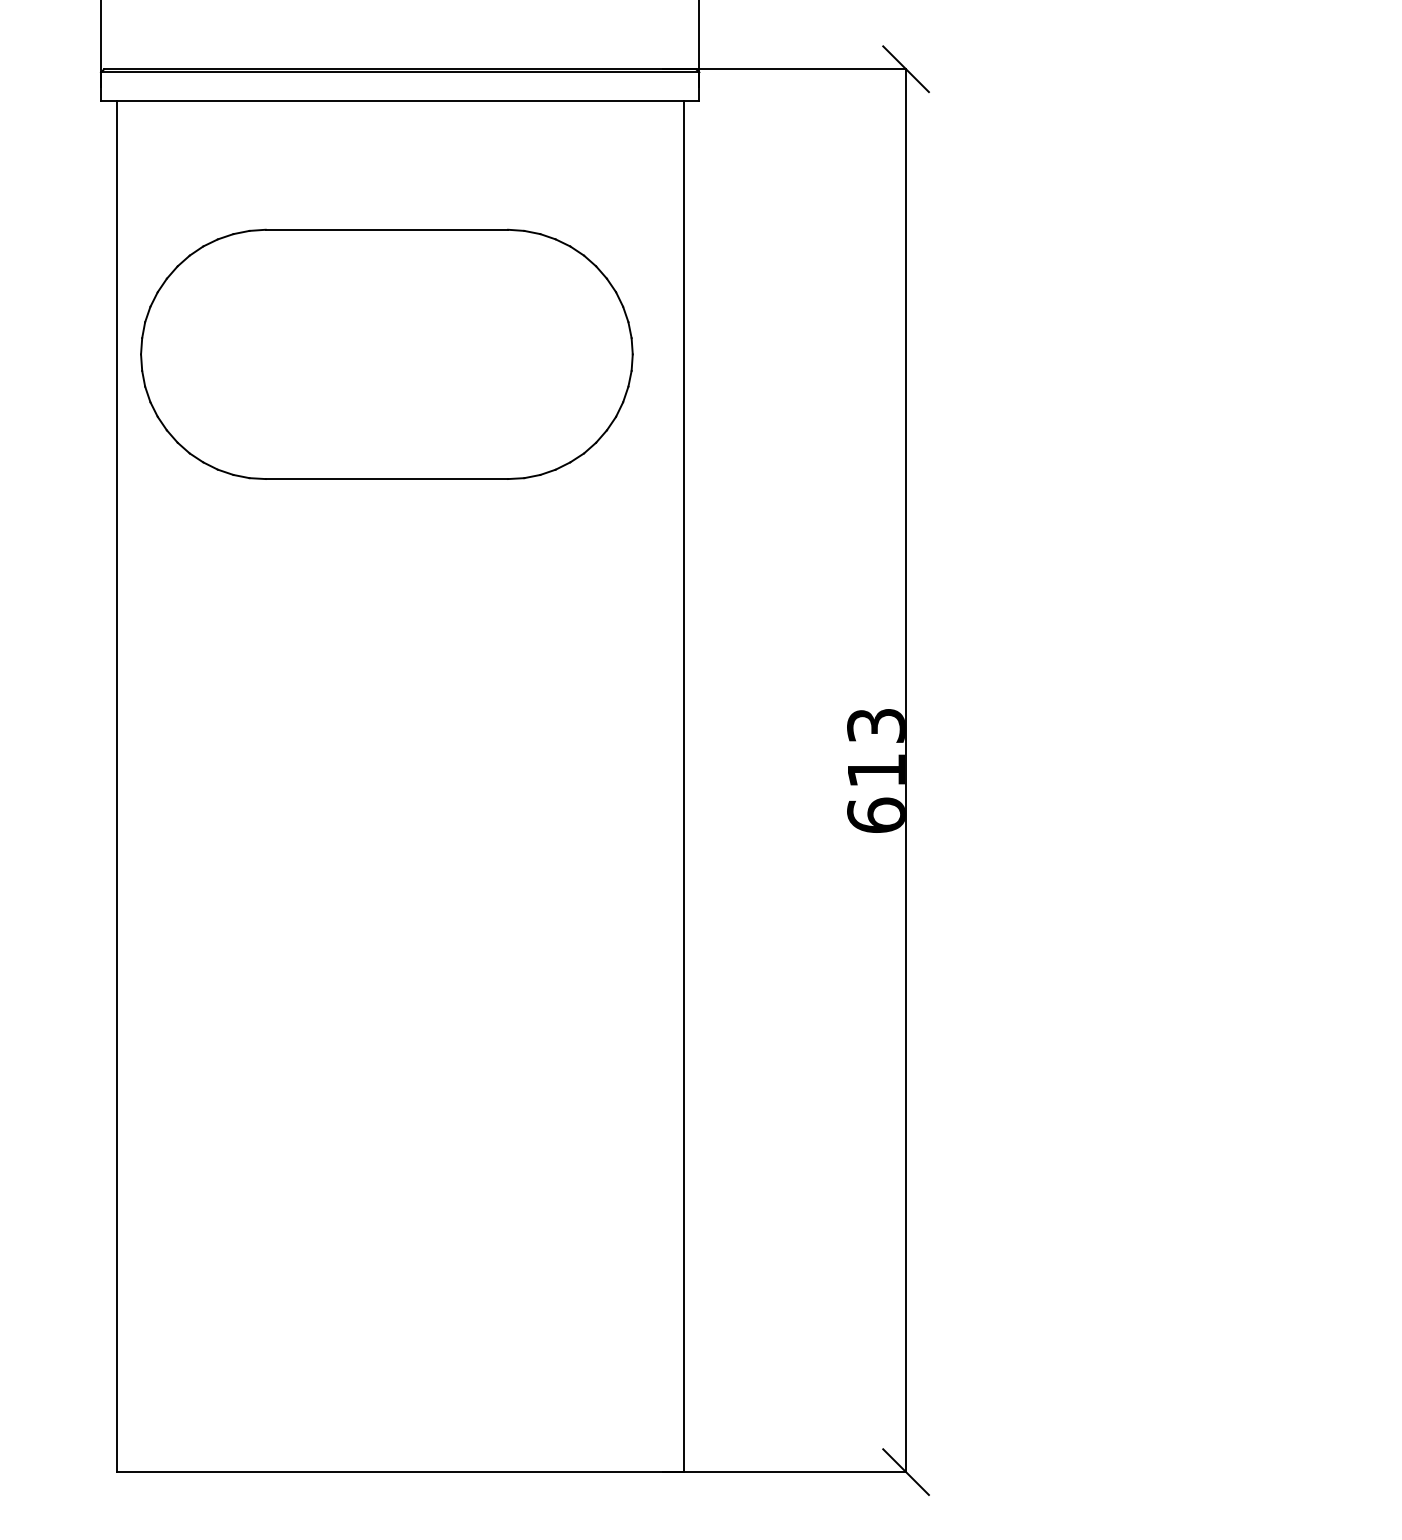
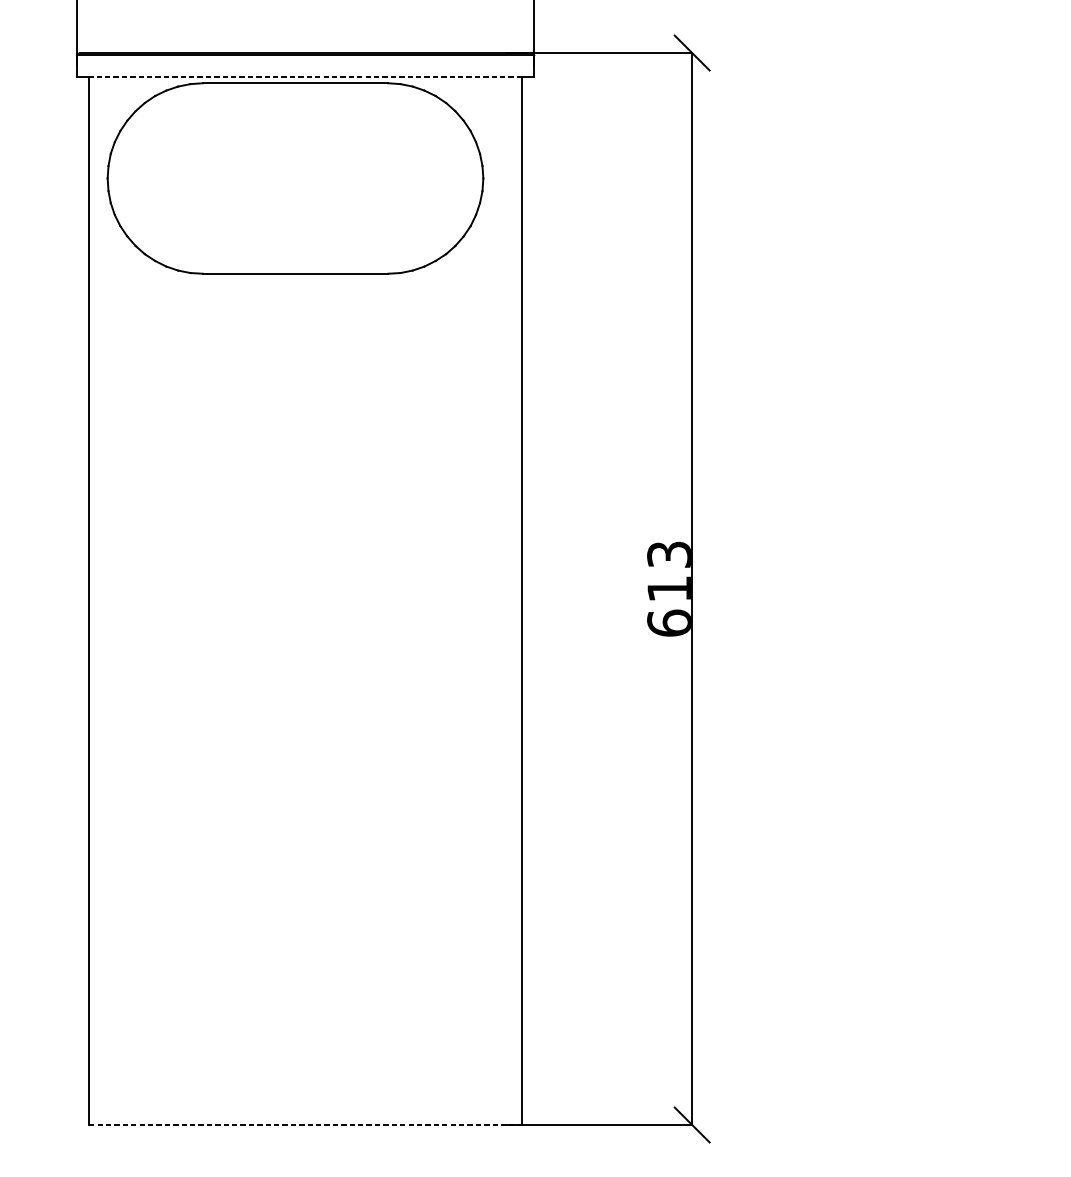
line: (399, 100) -> (305, 76), solid -> dashed
part: (386, 353) -> (295, 177), moved
line: (400, 1472) -> (305, 1125), solid -> dashed

